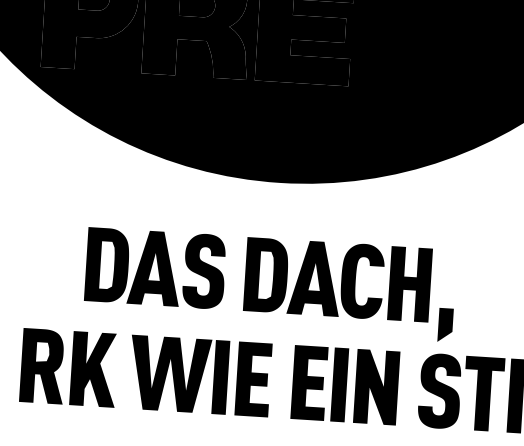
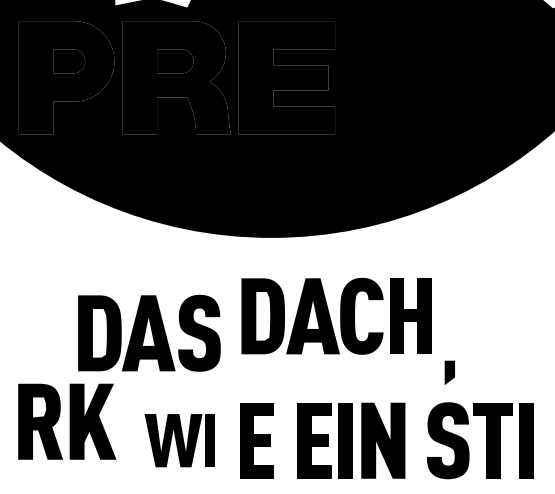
part: (337, 279) -> (336, 315), moved
part: (445, 324) -> (449, 372), size x0.7
part: (69, 367) -> (67, 421), moved
part: (178, 374) -> (179, 440), size x0.7

